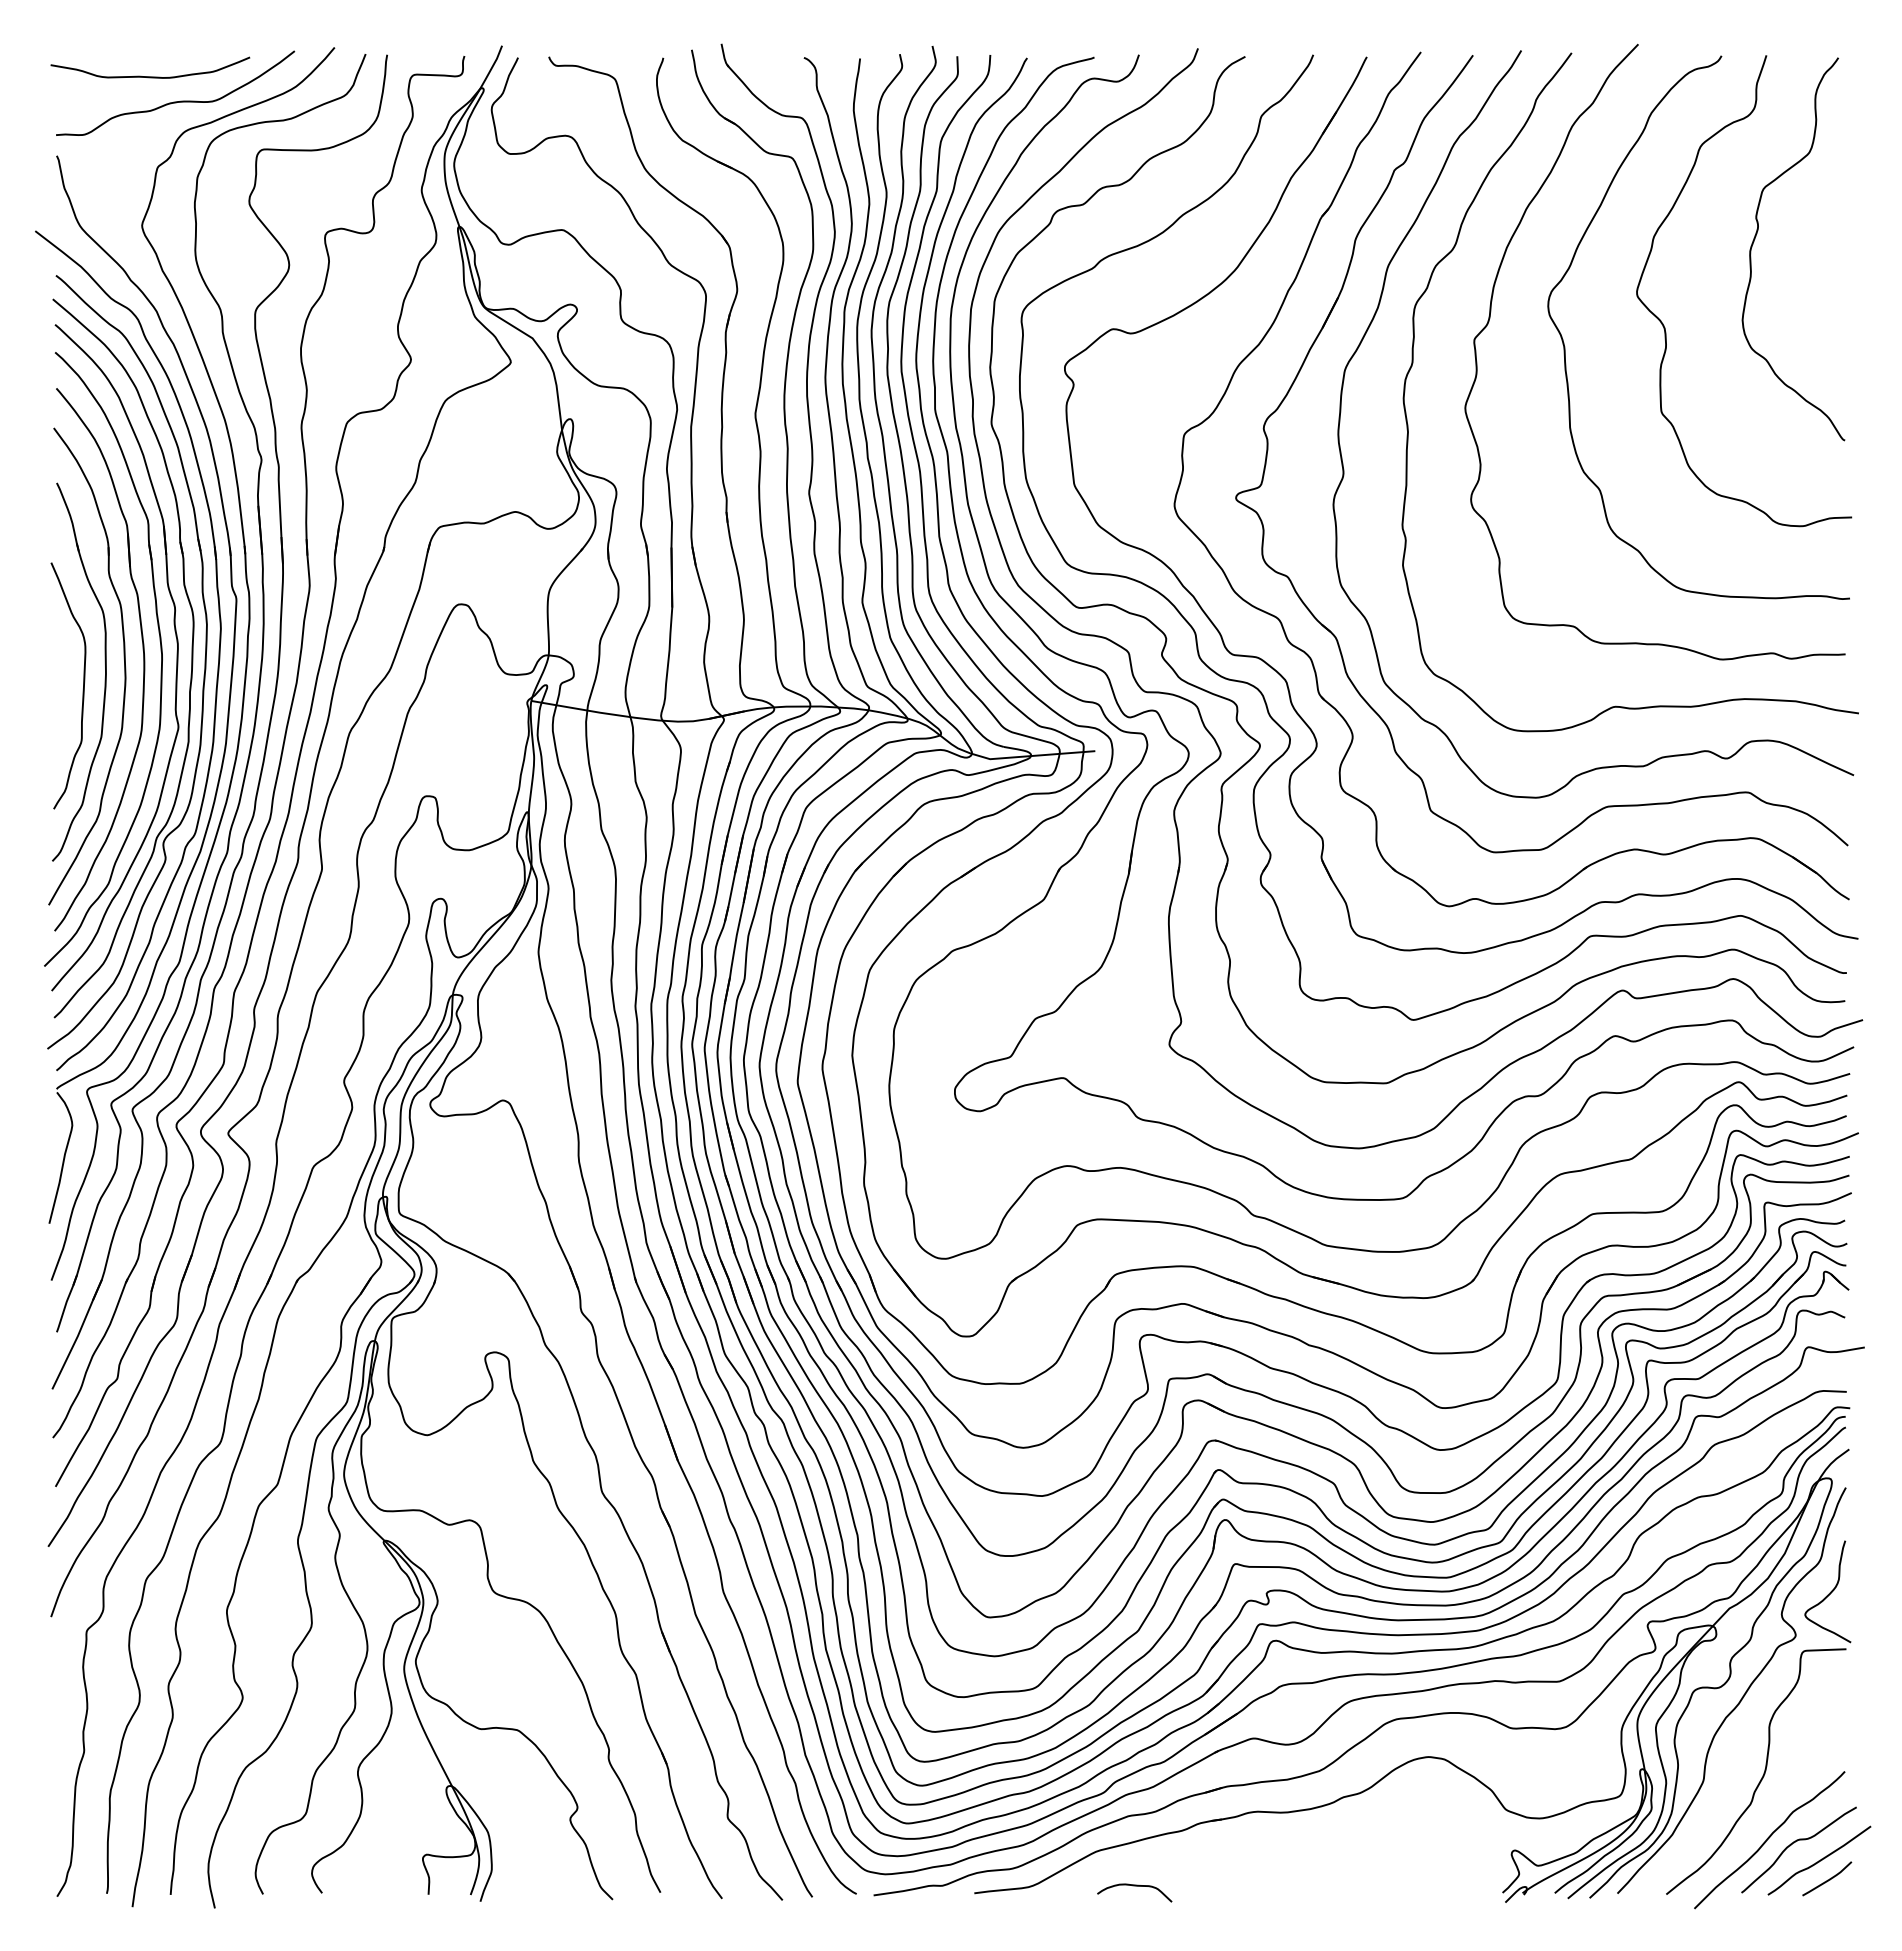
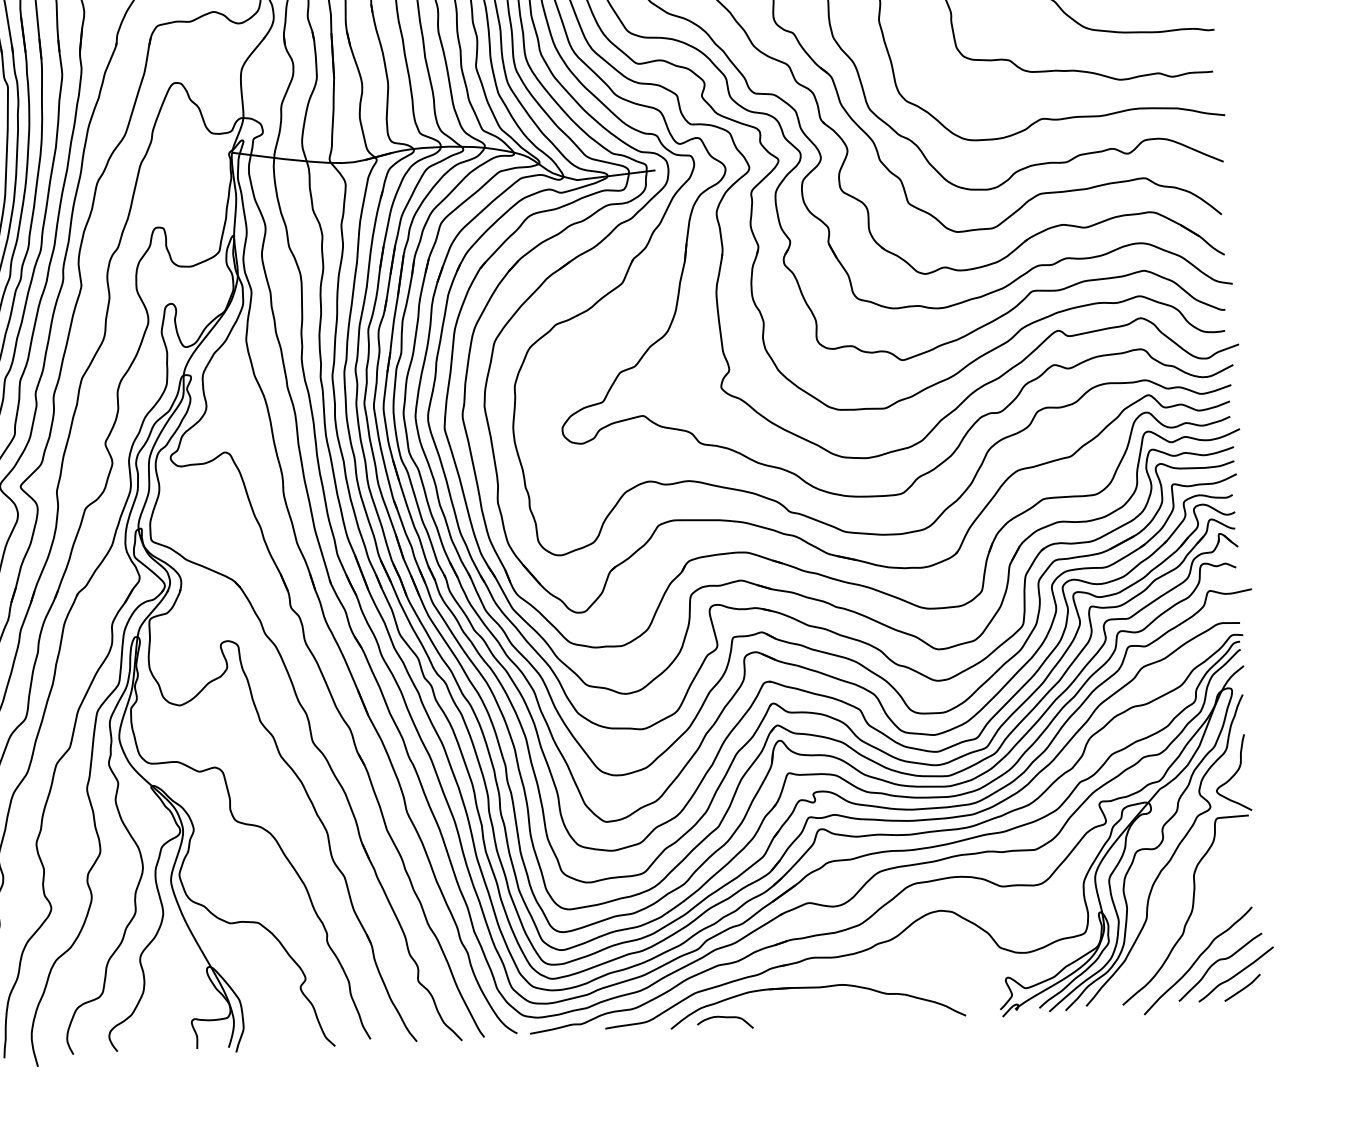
part: (1258, 1852) -> (816, 988), added

